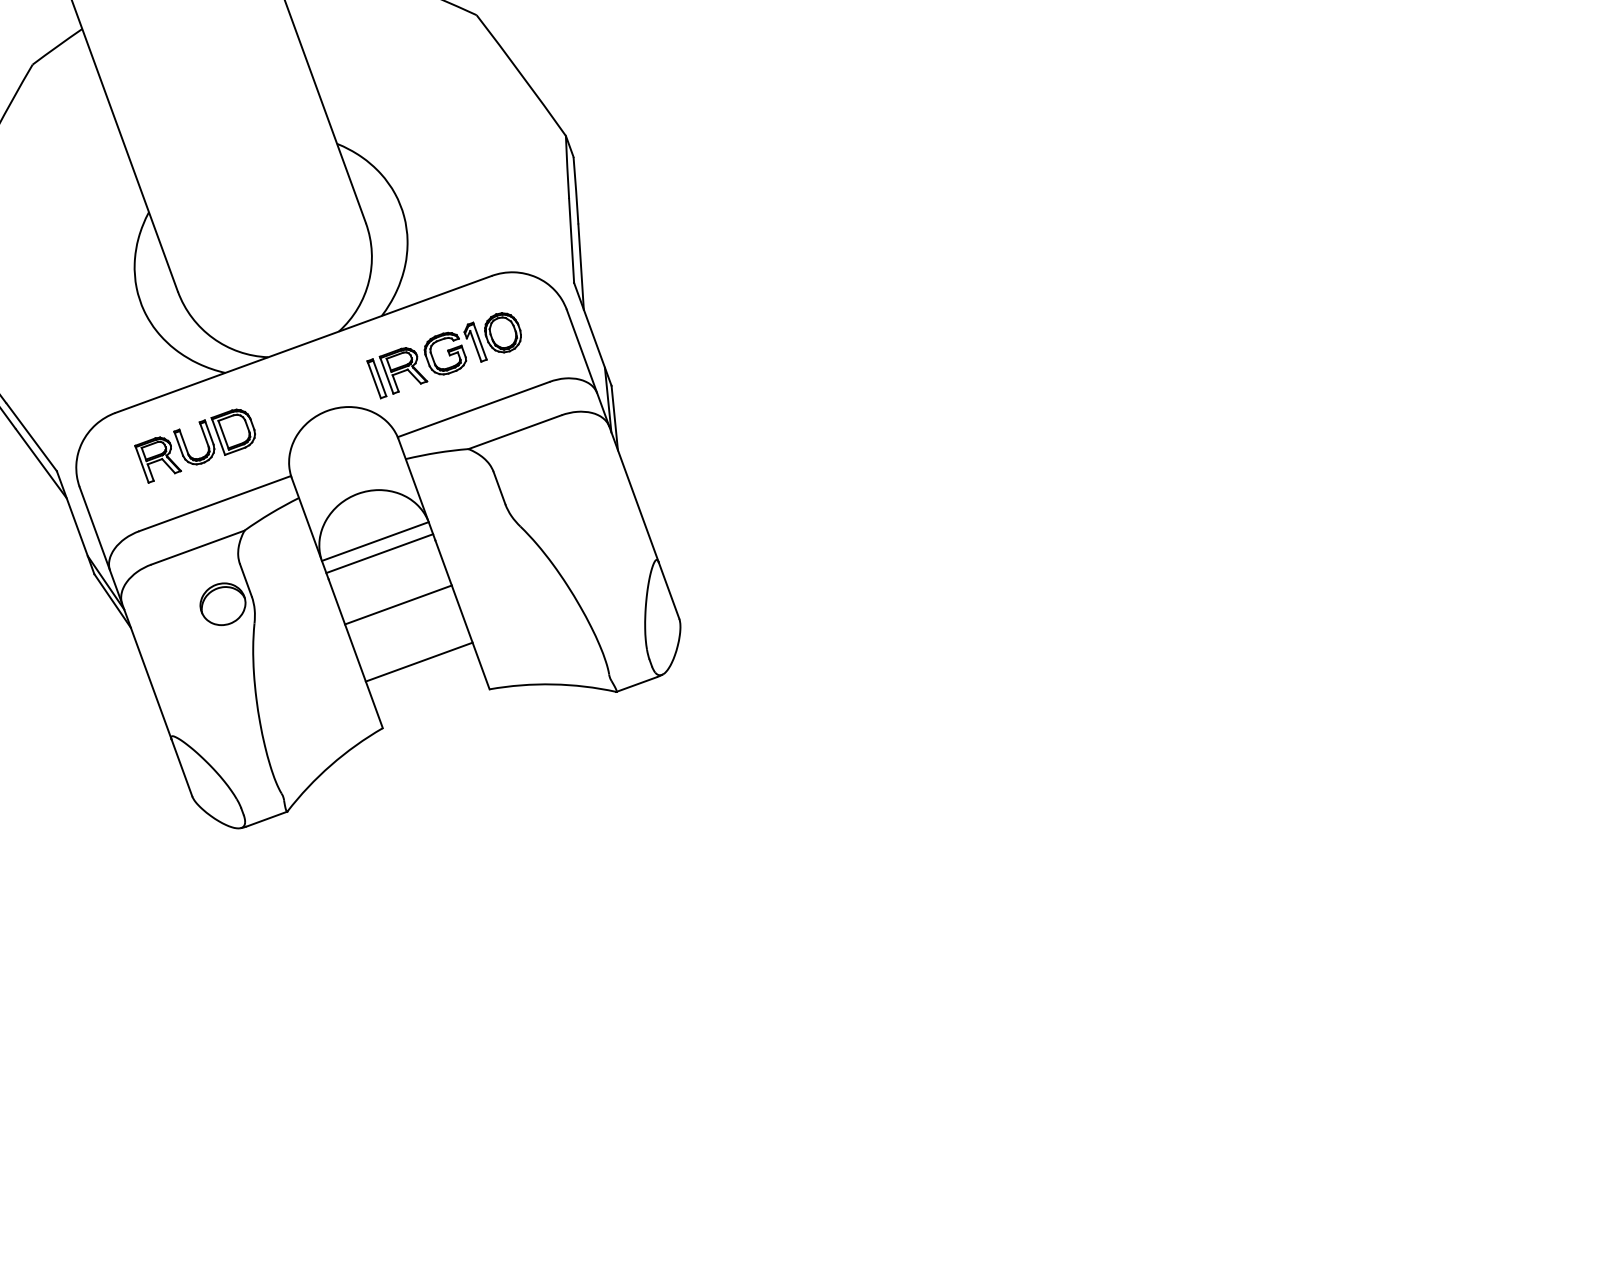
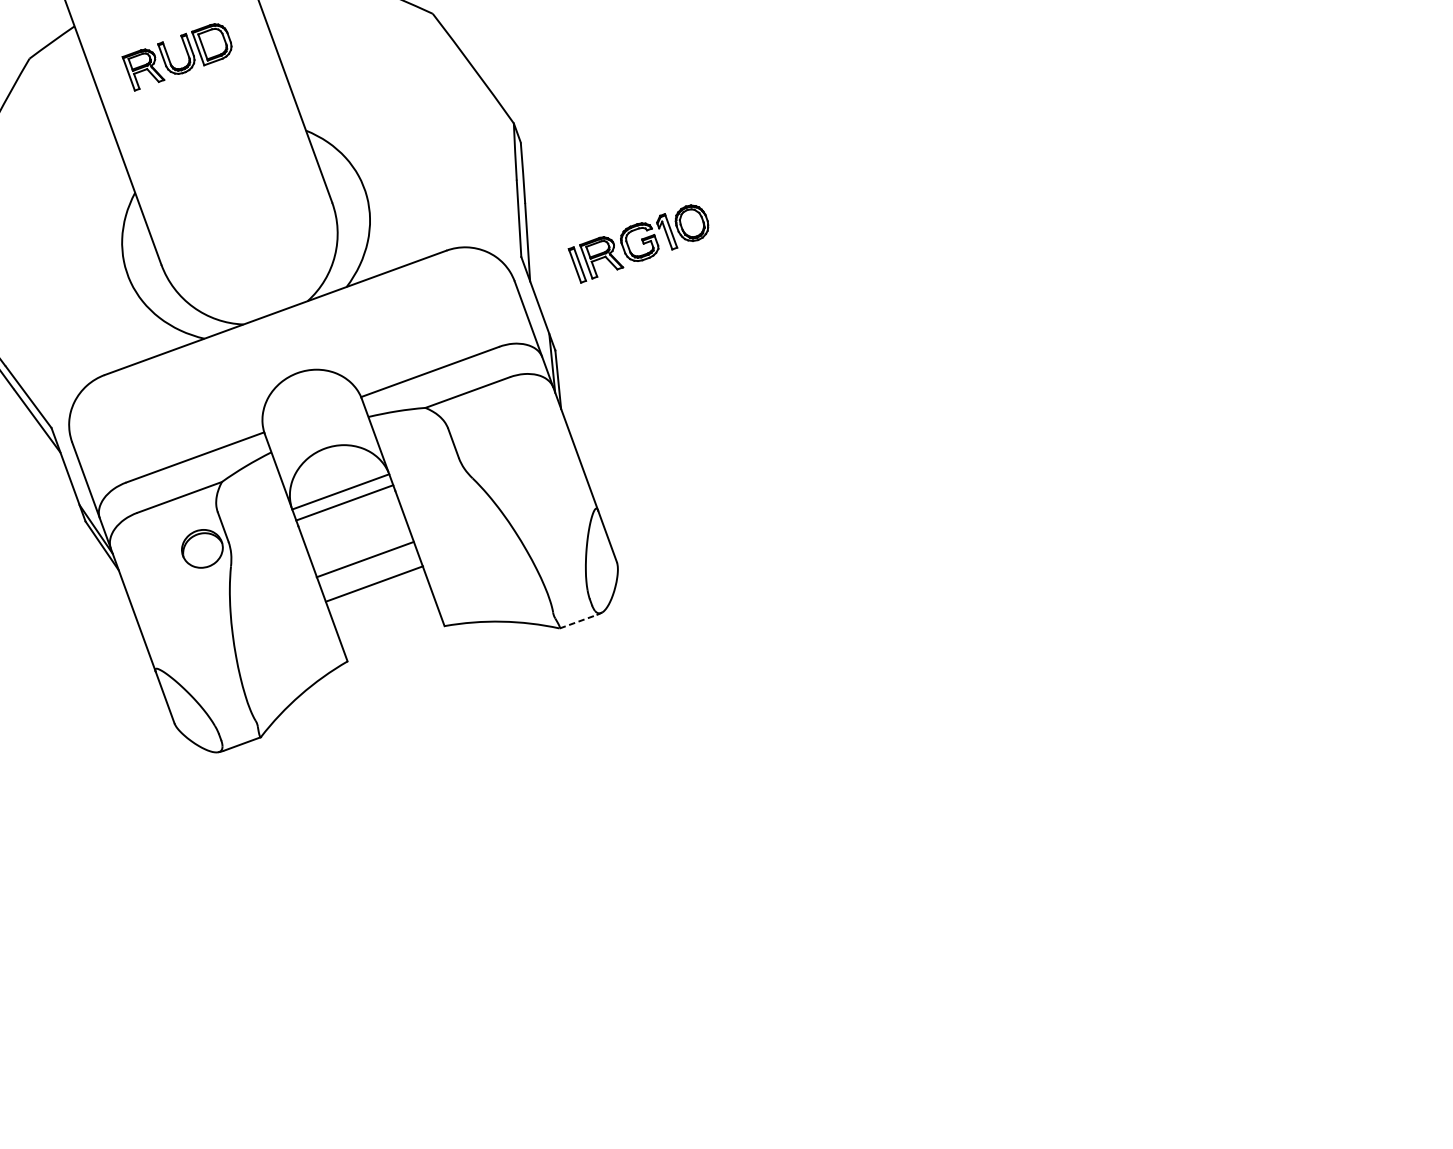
part: (443, 355) -> (637, 243), moved
part: (187, 448) -> (170, 59), moved
line: (398, 604) -> (374, 583), moved
line: (418, 661) -> (364, 559), moved
line: (636, 684) -> (577, 621), solid -> dashed

